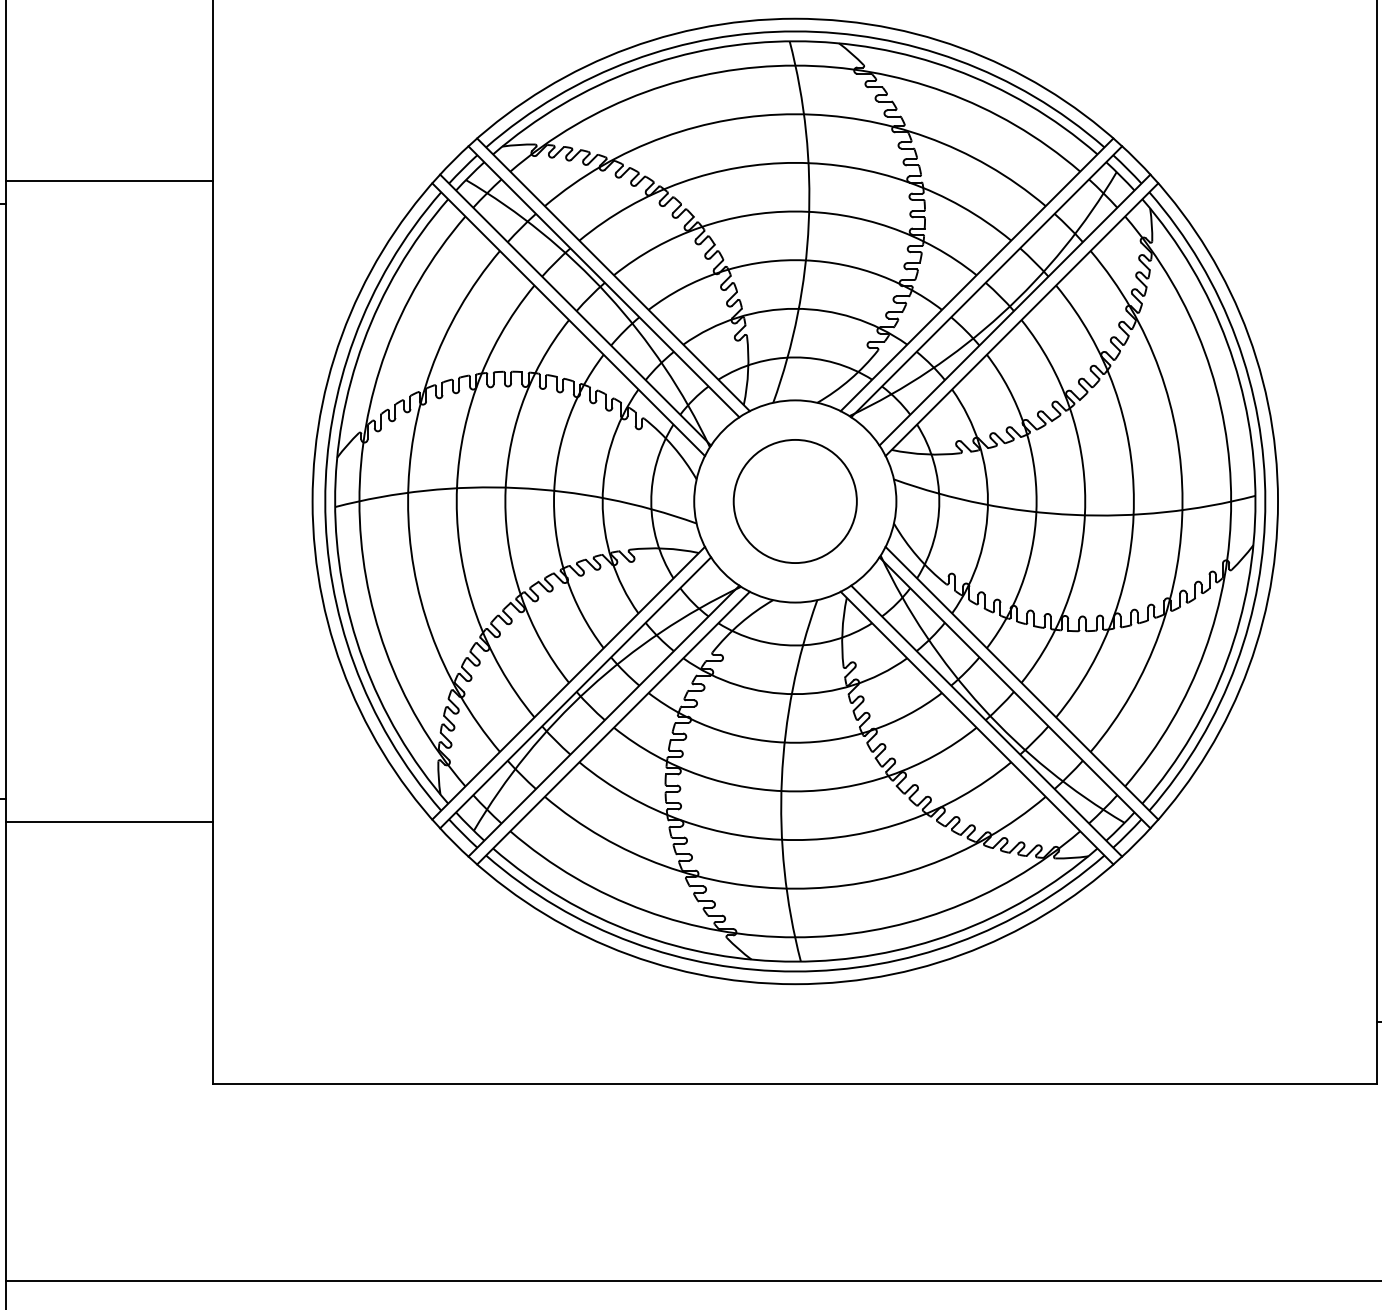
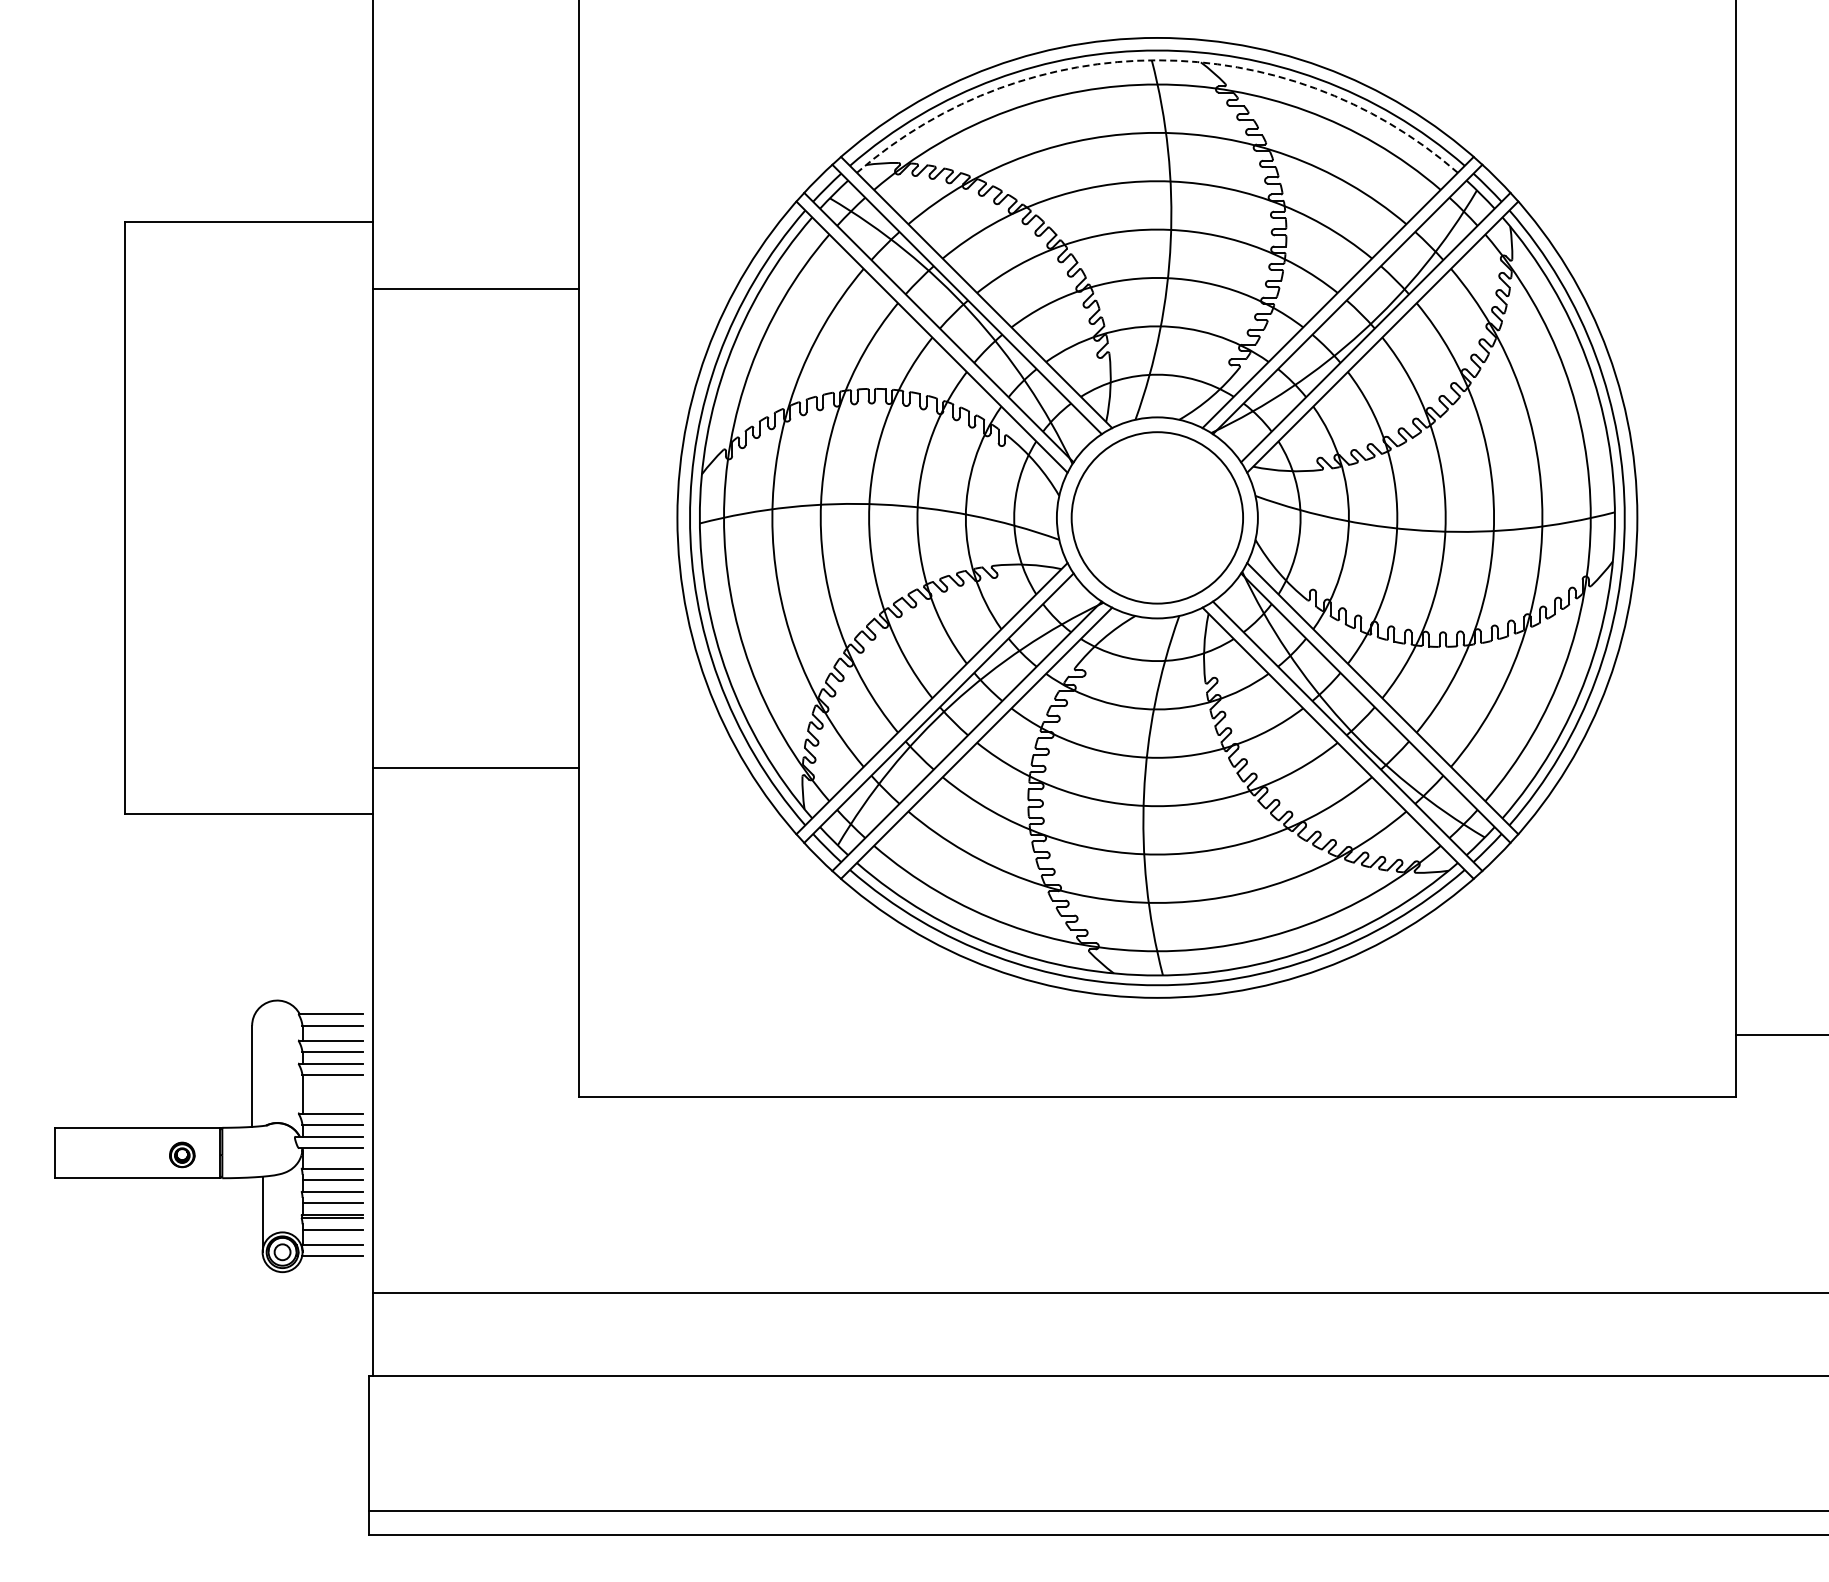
arc: (795, 41) -> (1157, 60), solid -> dashed
line: (109, 181) -> (475, 289), moved
circle: (795, 501) -> (1157, 517), size x1.4
line: (109, 821) -> (475, 767), moved

